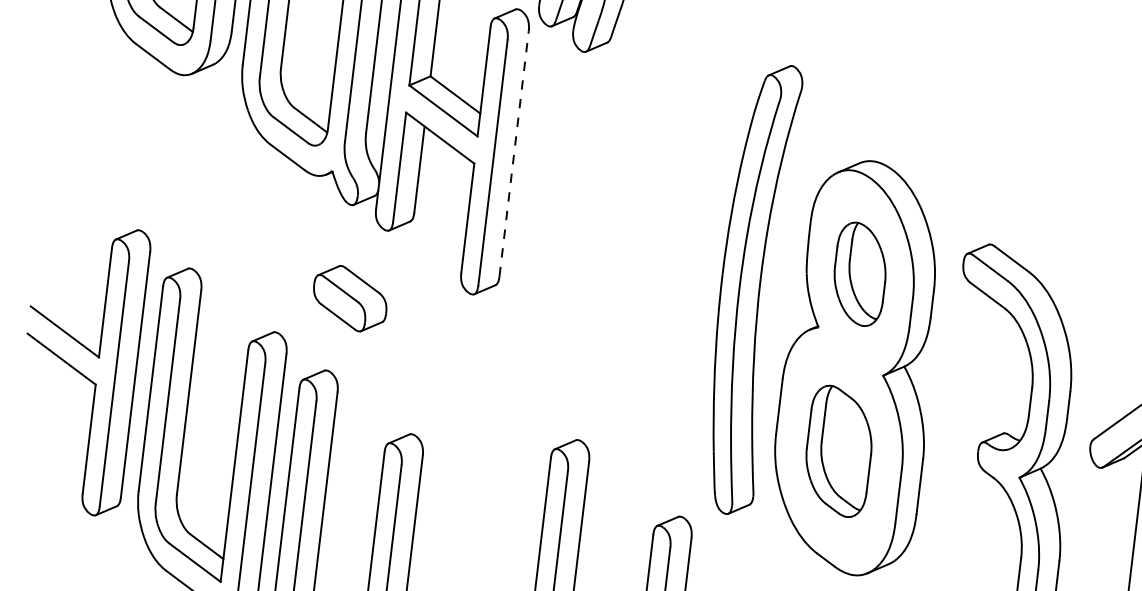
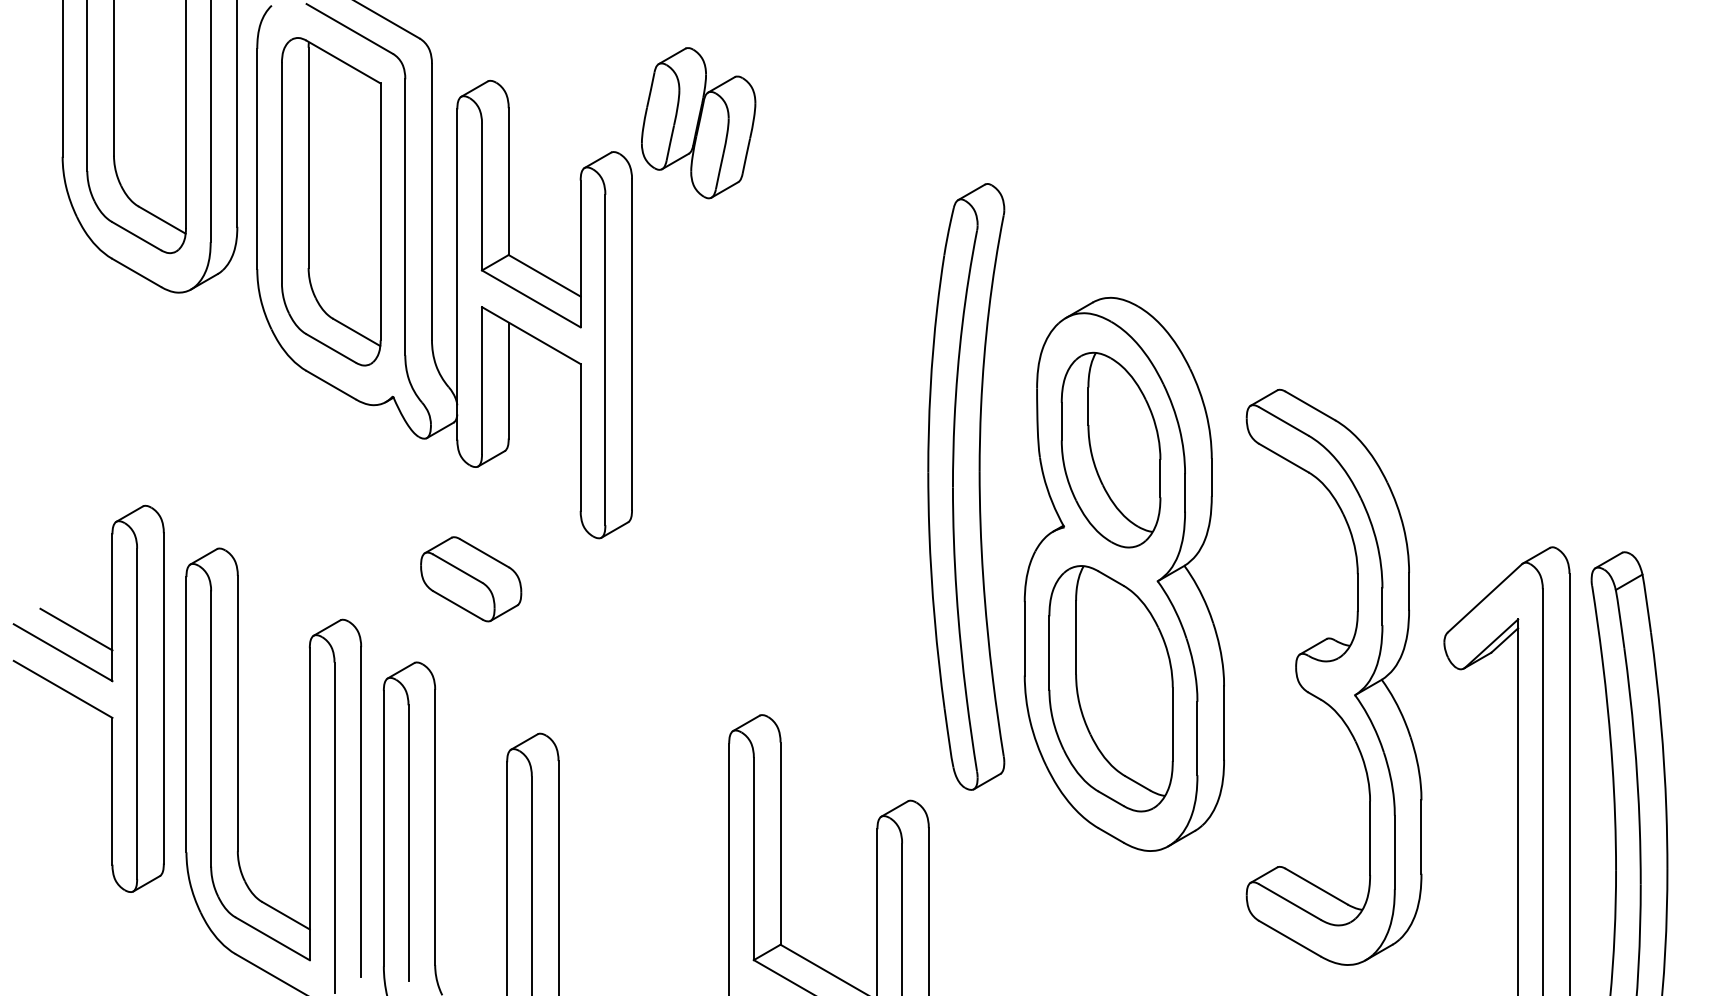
line: (514, 153) -> (632, 344), dashed -> solid
part: (859, 273) -> (1110, 449), size x1.43
part: (350, 298) -> (471, 579), moved
line: (76, 315) -> (76, 629), added
part: (838, 451) -> (1110, 688), size x1.43

